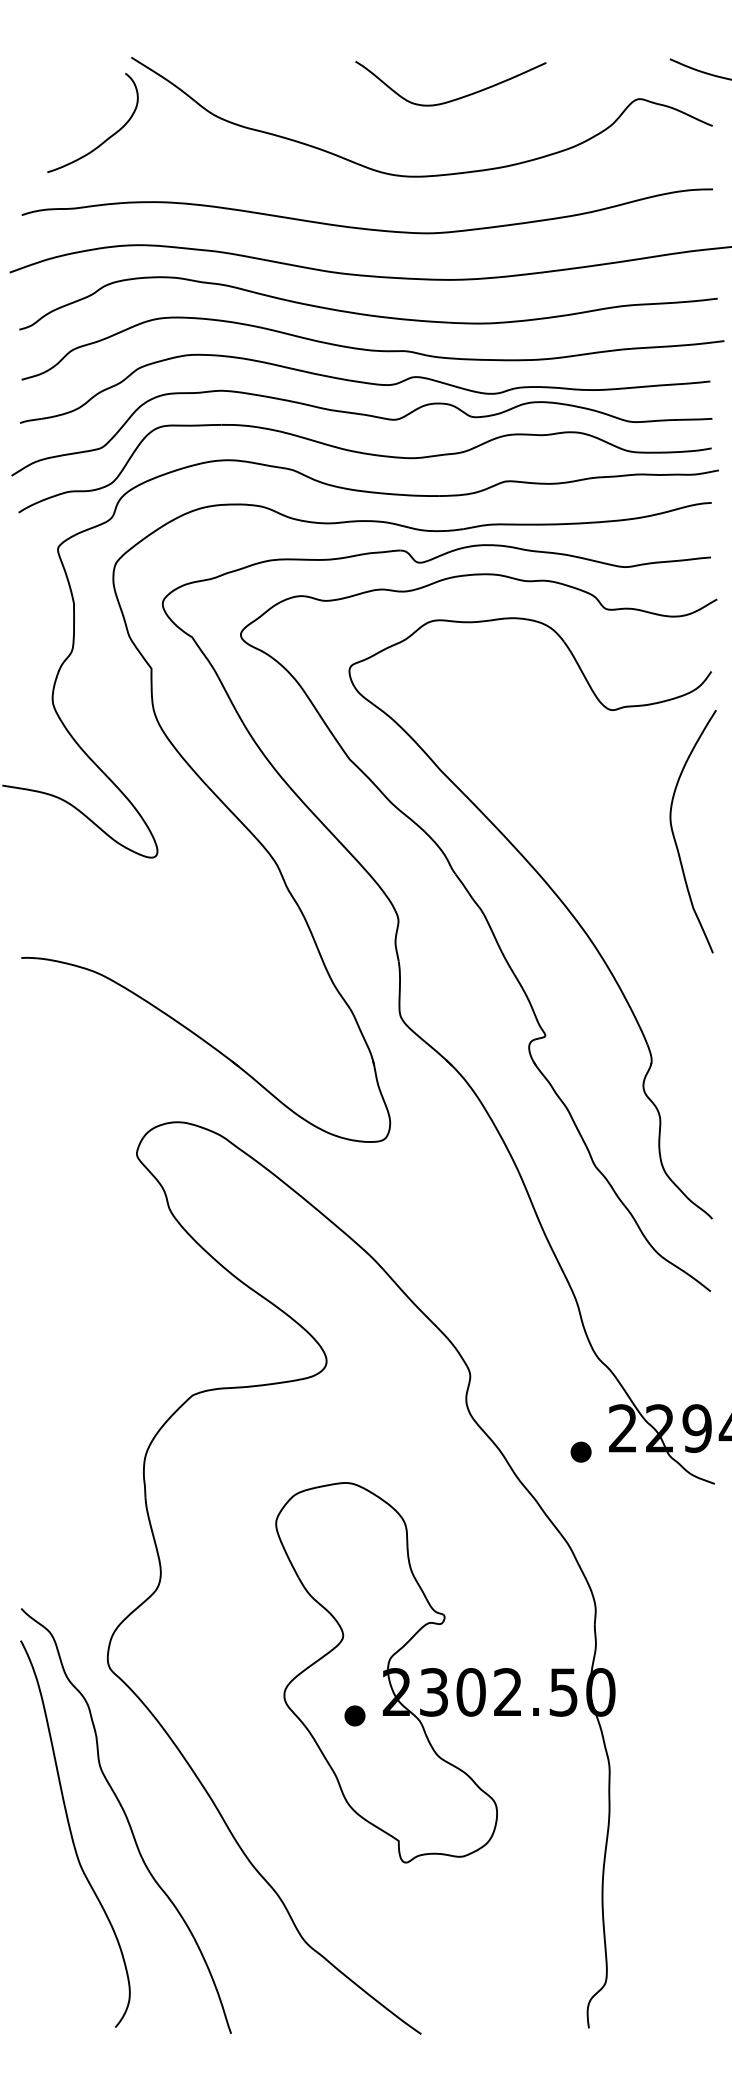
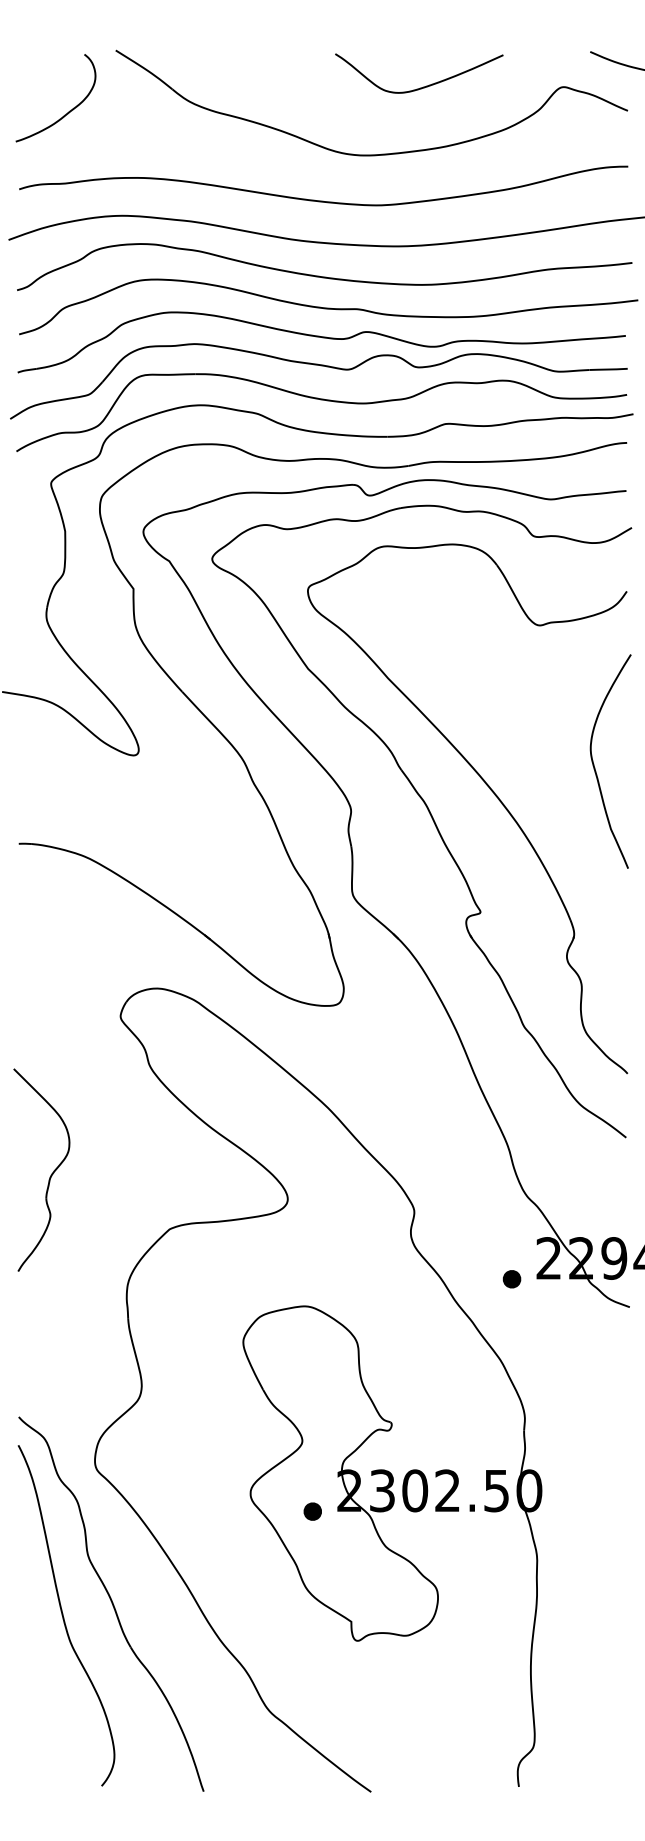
curve: (455, 98) -> (423, 86), moved
curve: (102, 141) -> (64, 114), moved
curve: (675, 838) -> (595, 767), moved
part: (58, 1332) -> (51, 1173), added

